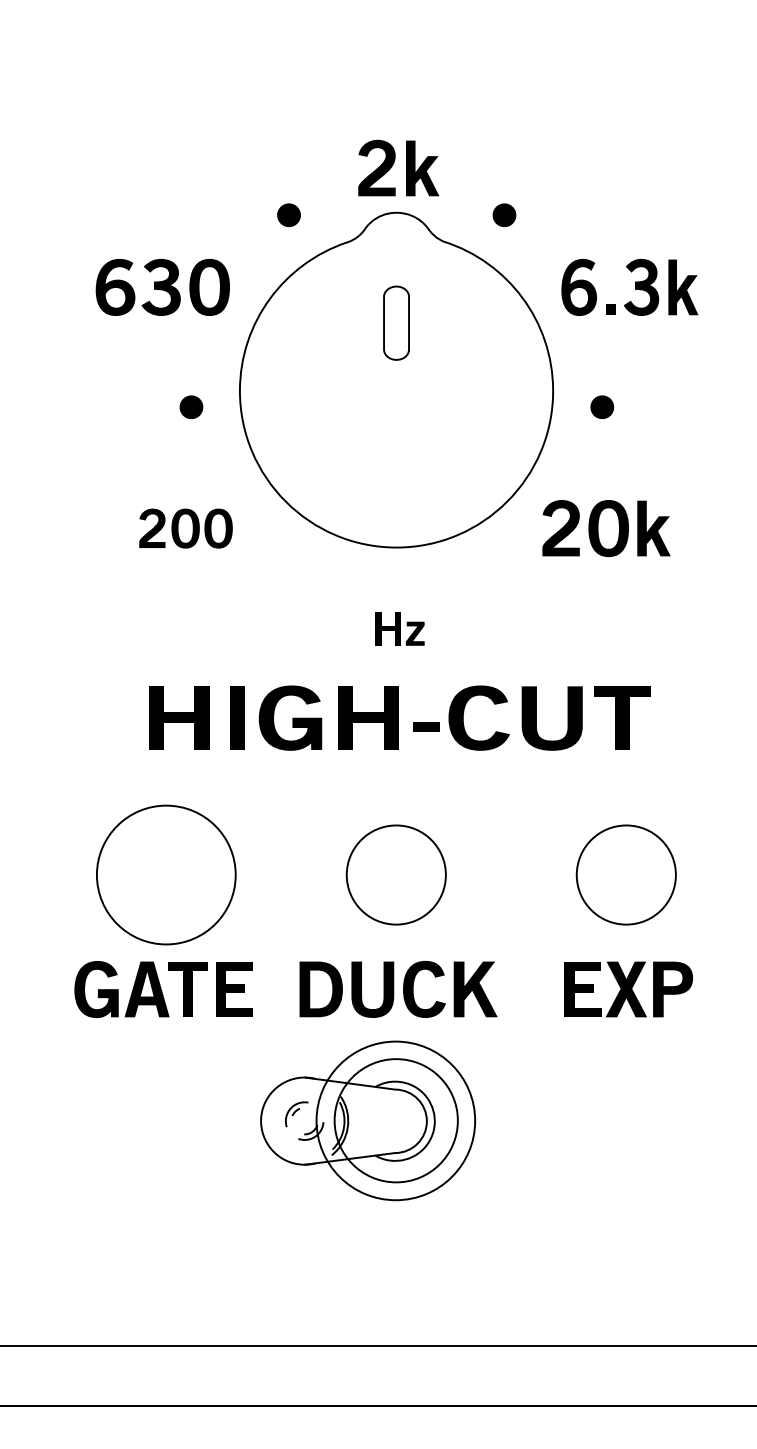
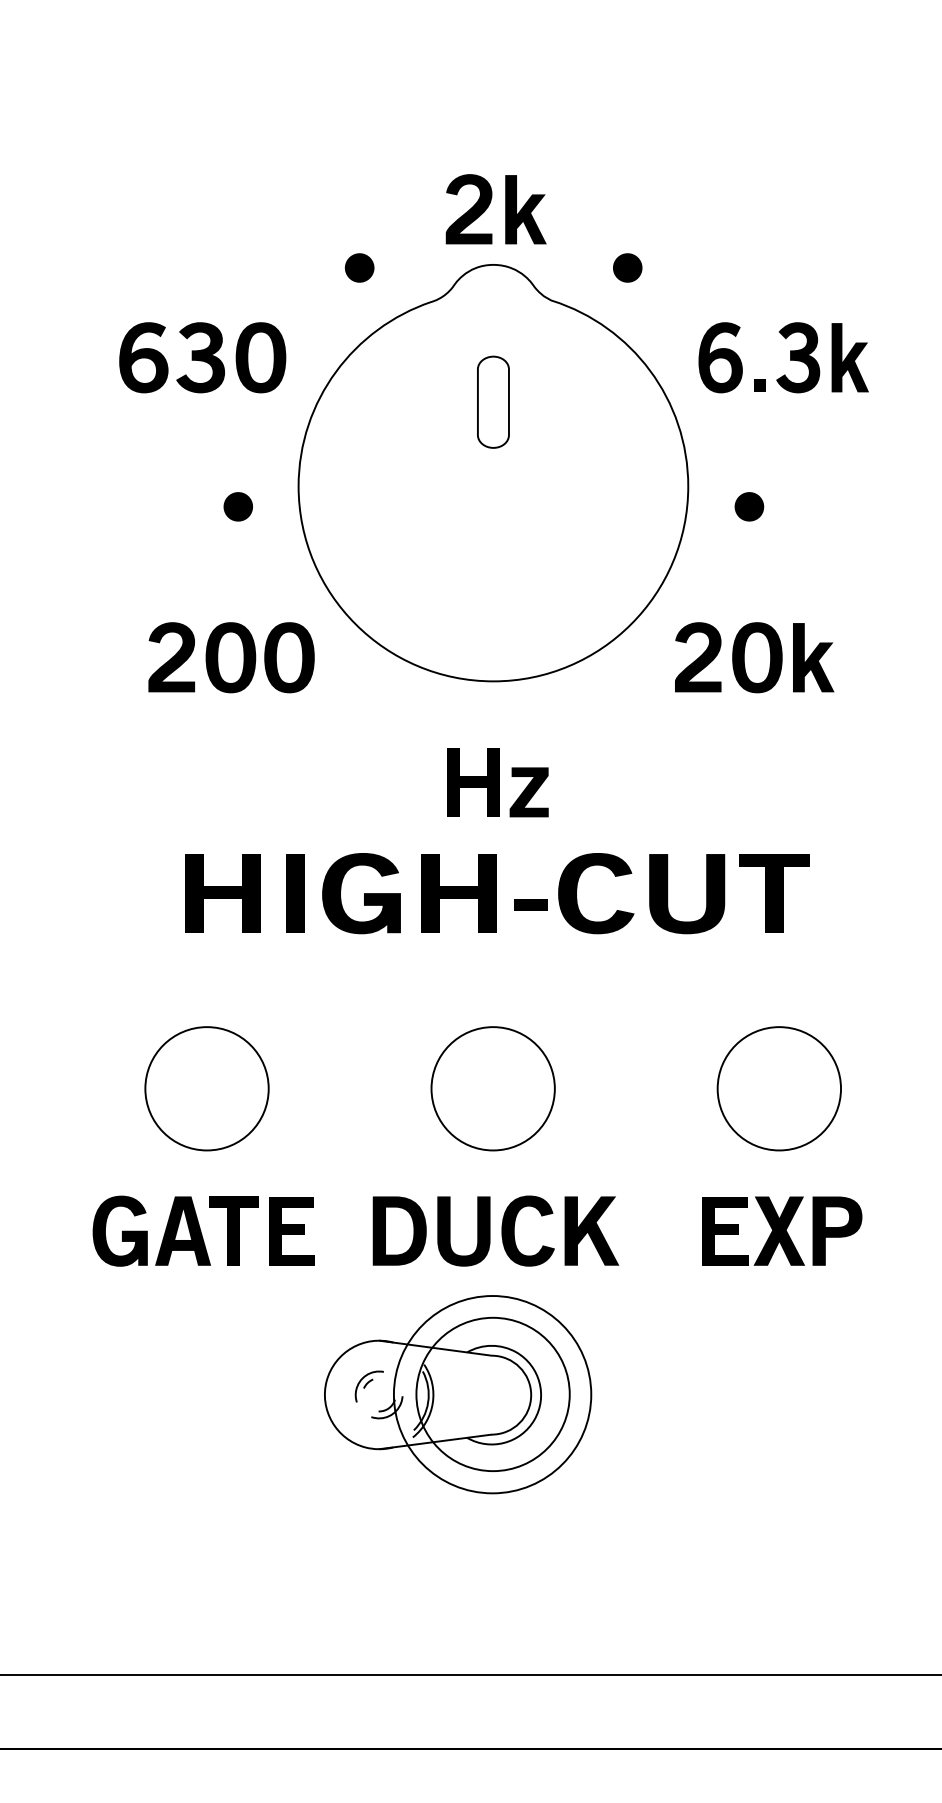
part: (185, 528) -> (231, 657), size x1.43
part: (399, 628) -> (497, 782), size x1.67
circle: (165, 874) -> (206, 1088), size x0.71

